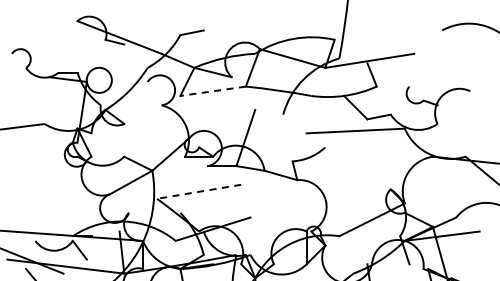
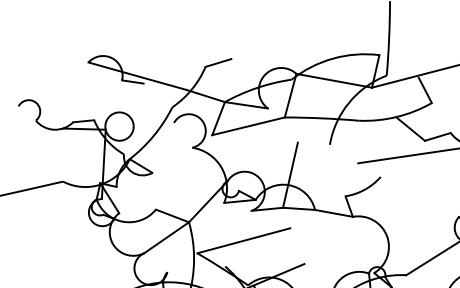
line: (212, 91) -> (247, 126), dashed -> solid
line: (199, 191) -> (244, 240), dashed -> solid

